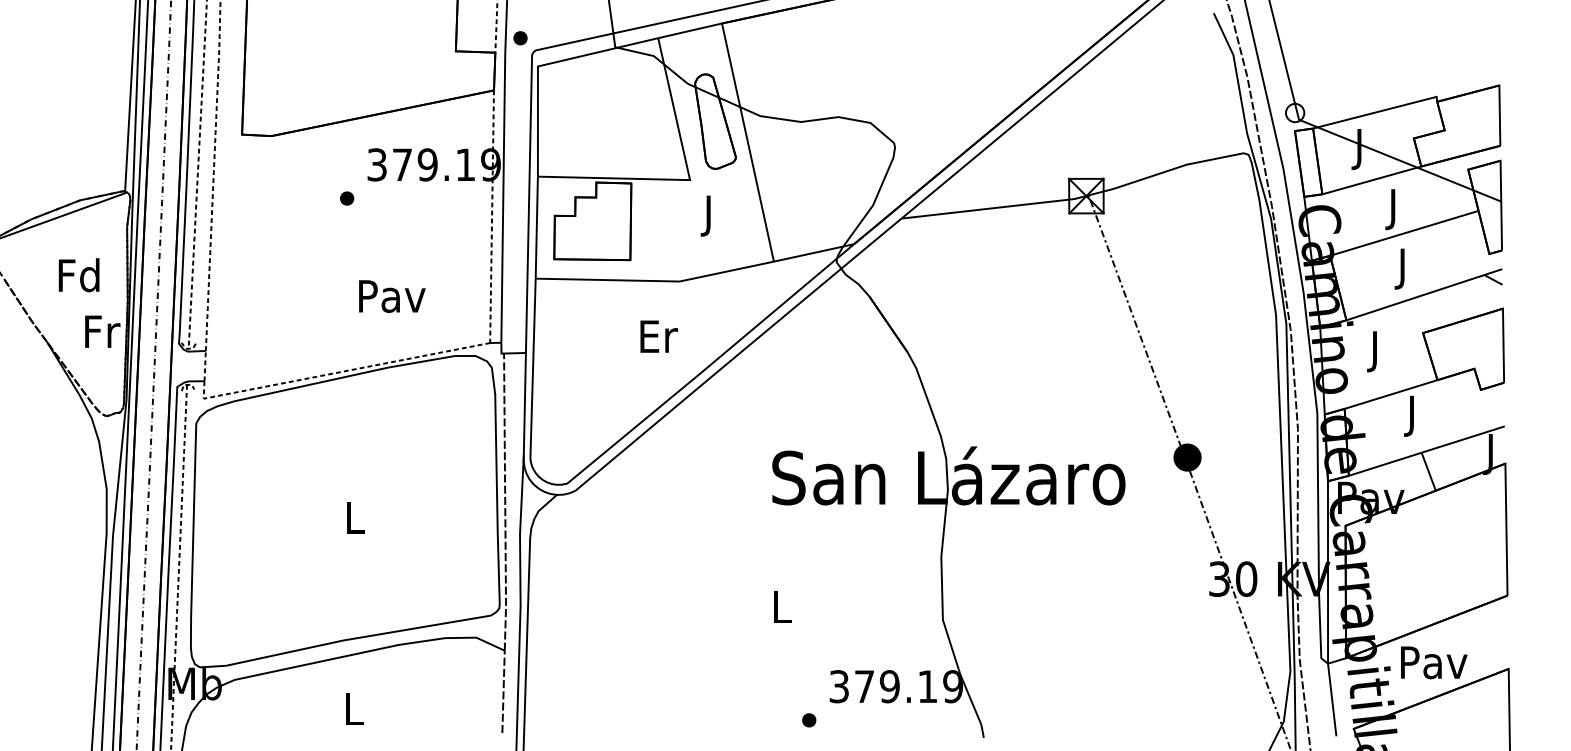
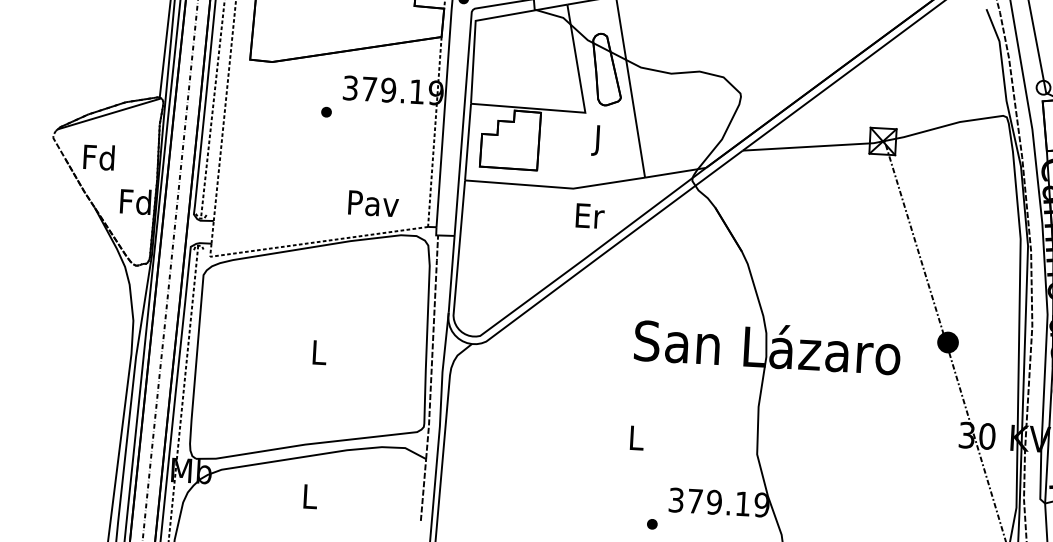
text: (78, 275) -> (98, 157), moved
text: (392, 296) -> (373, 203), moved
text: (100, 331) -> (135, 201), Fr -> Fd
text: (658, 336) -> (589, 215), moved

